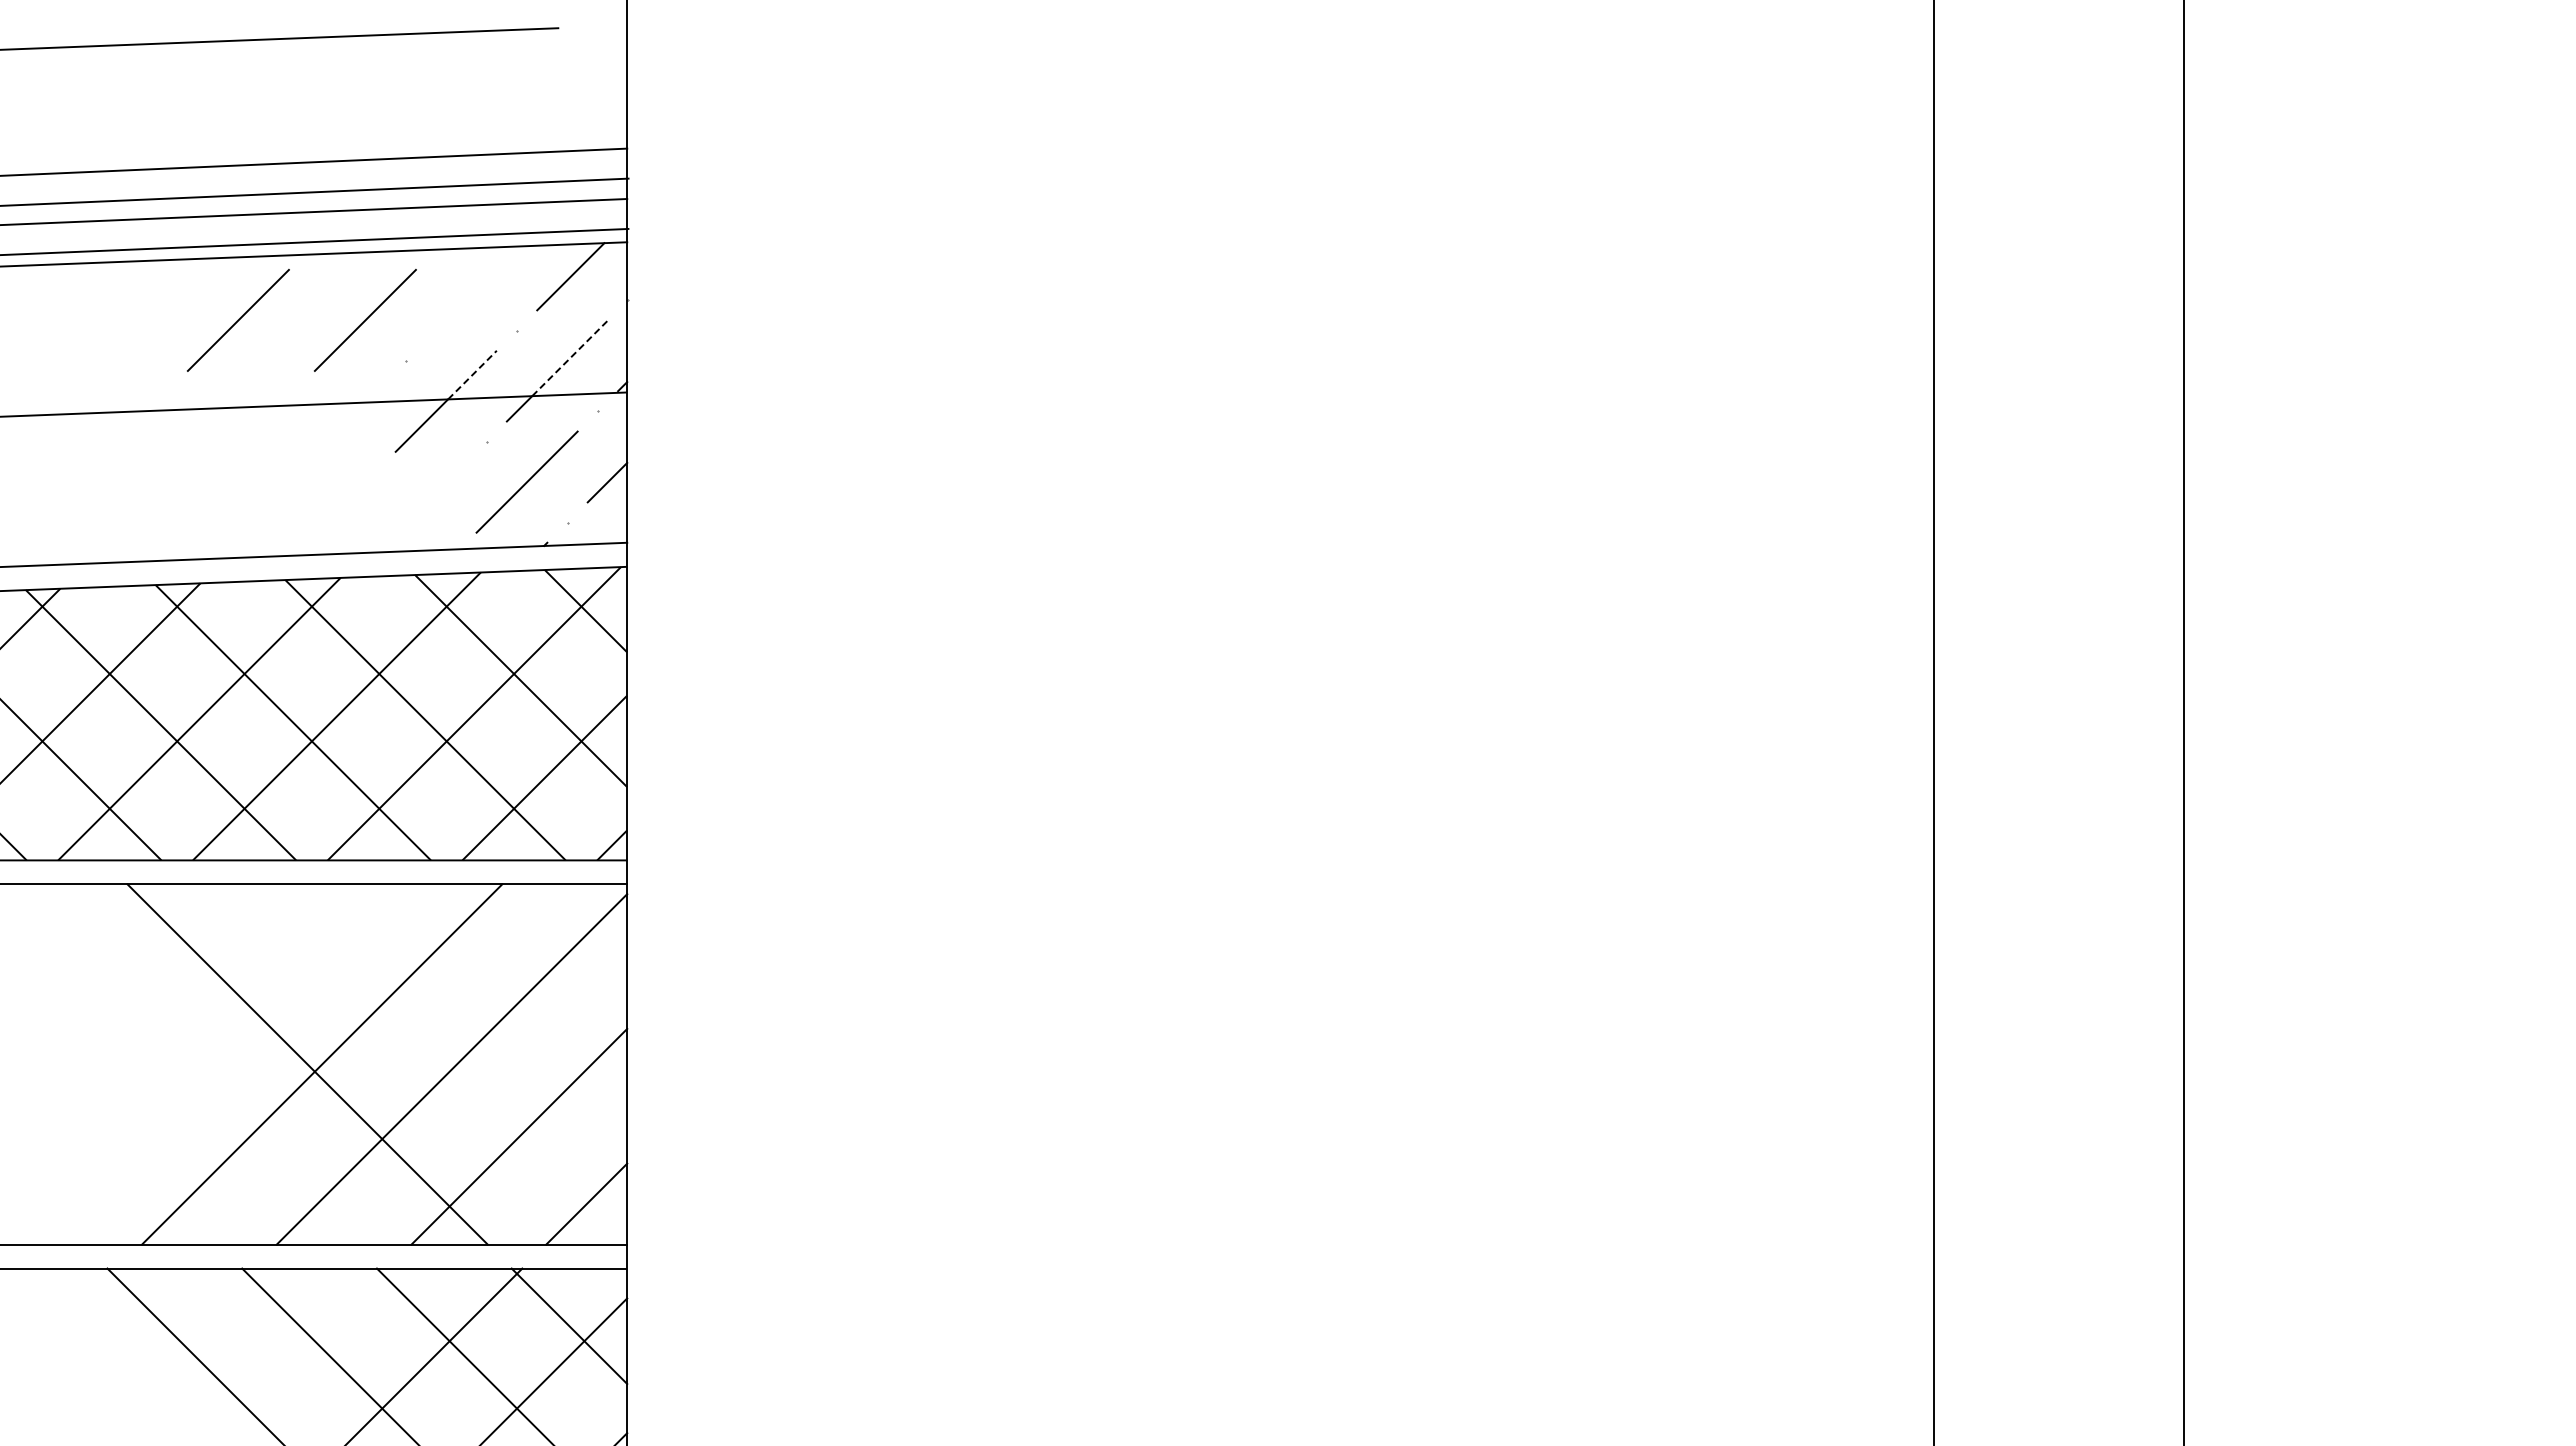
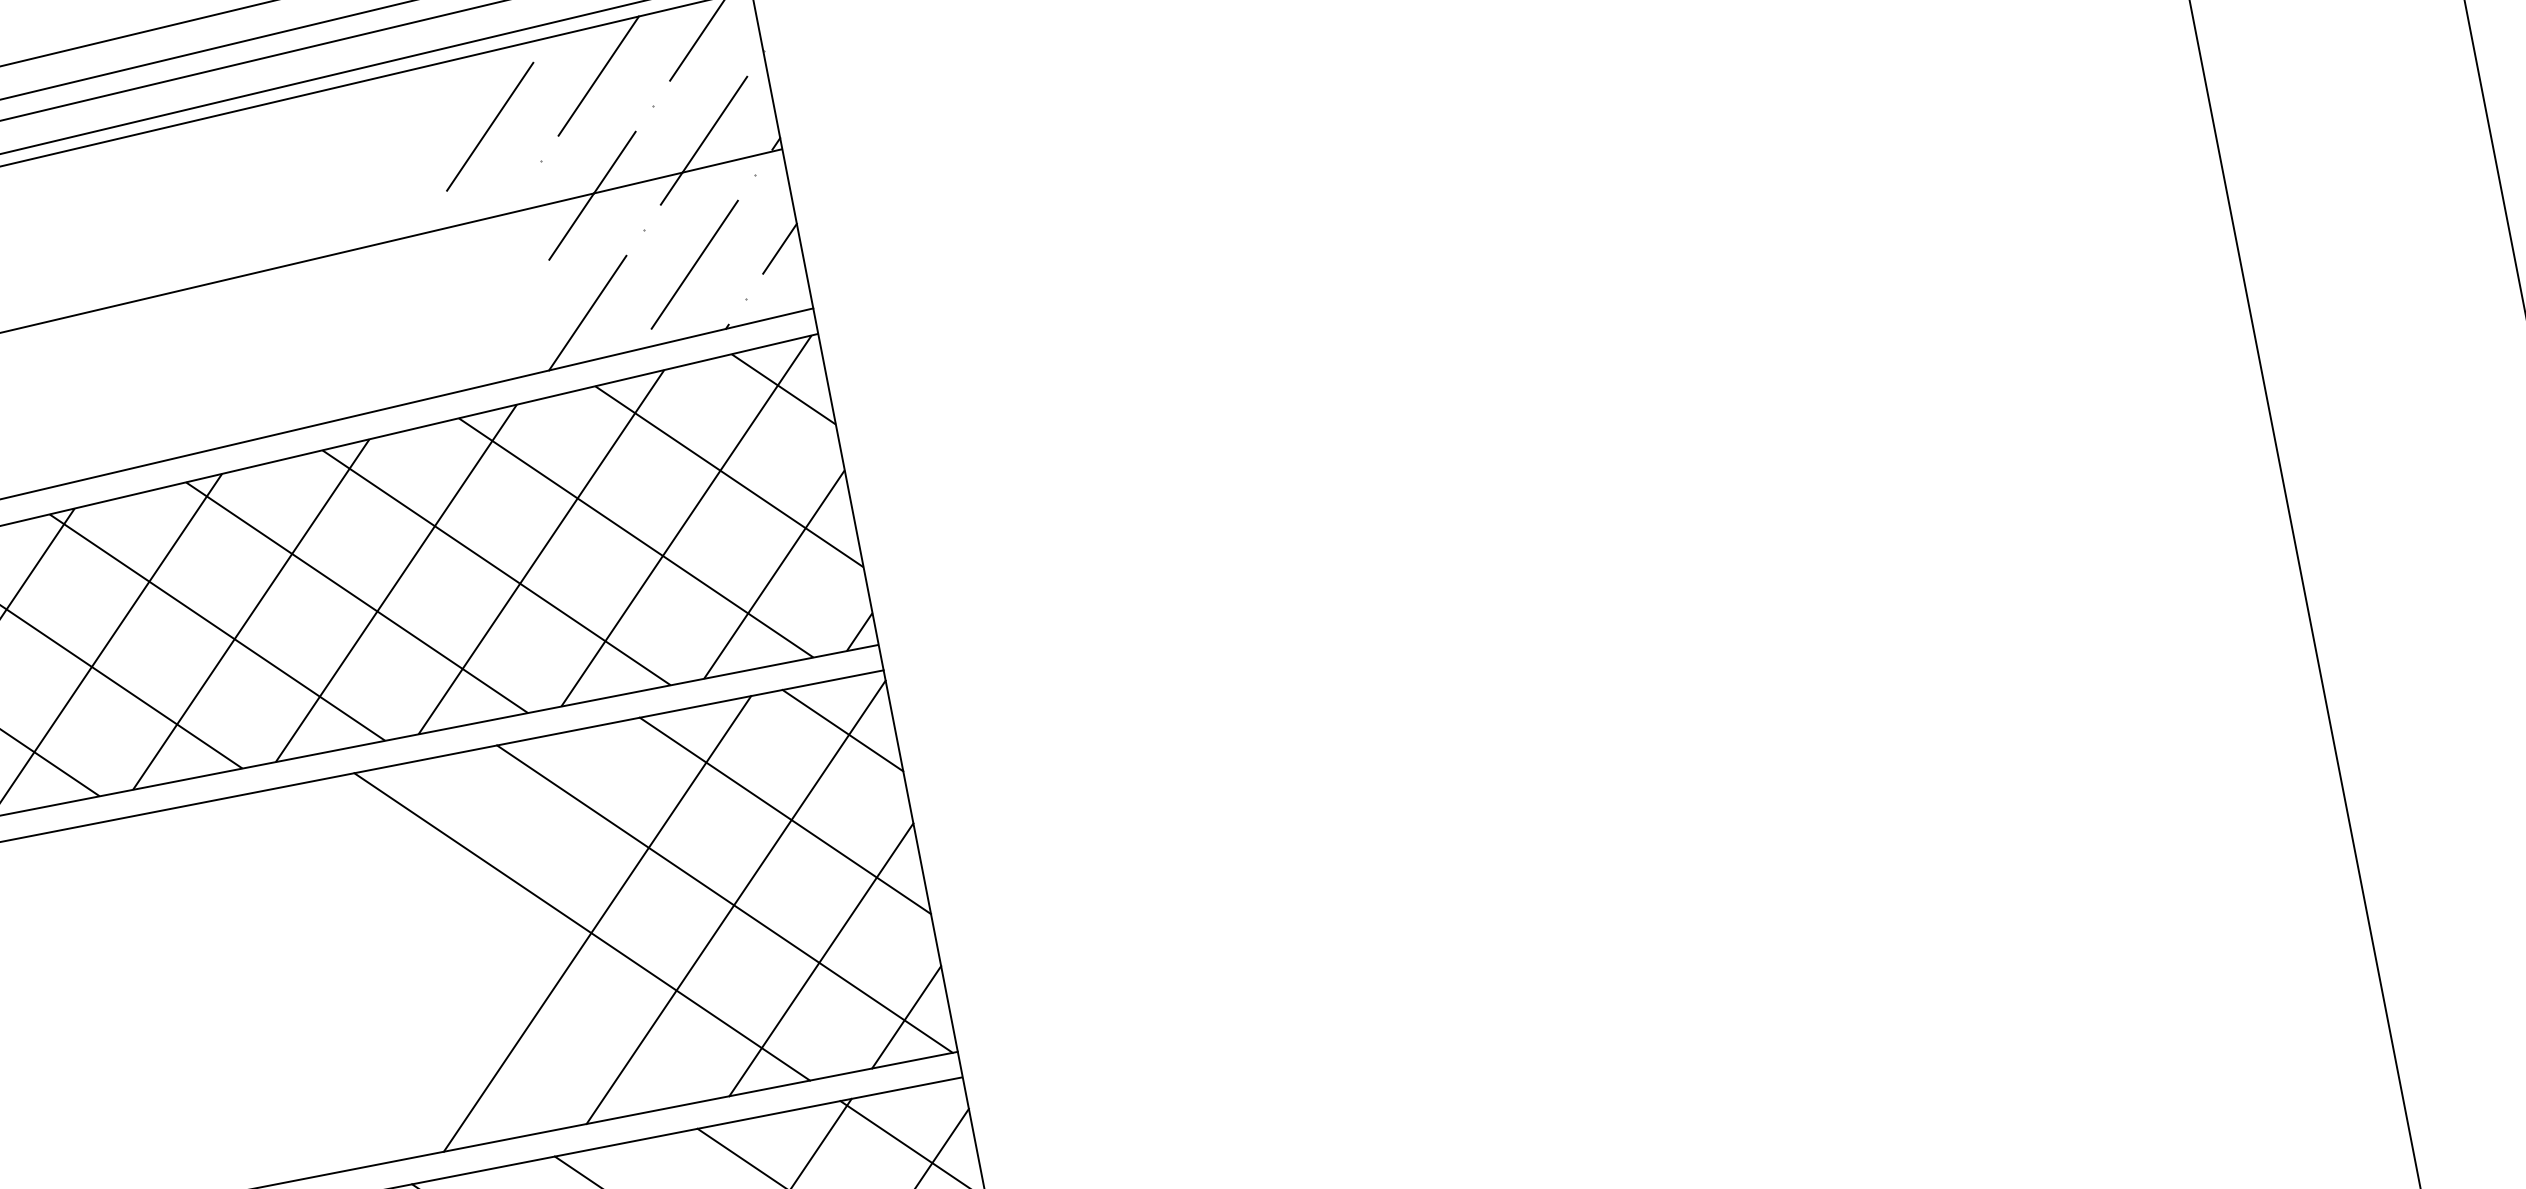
line: (473, 293) -> (599, 75), added
line: (238, 320) -> (355, 152), removed
line: (570, 358) -> (715, 124), dashed -> solid
line: (472, 374) -> (614, 162), dashed -> solid
line: (420, 506) -> (586, 312), added
line: (579, 931) -> (842, 730), added
line: (512, 999) -> (785, 815), added
line: (442, 1064) -> (725, 899), added

